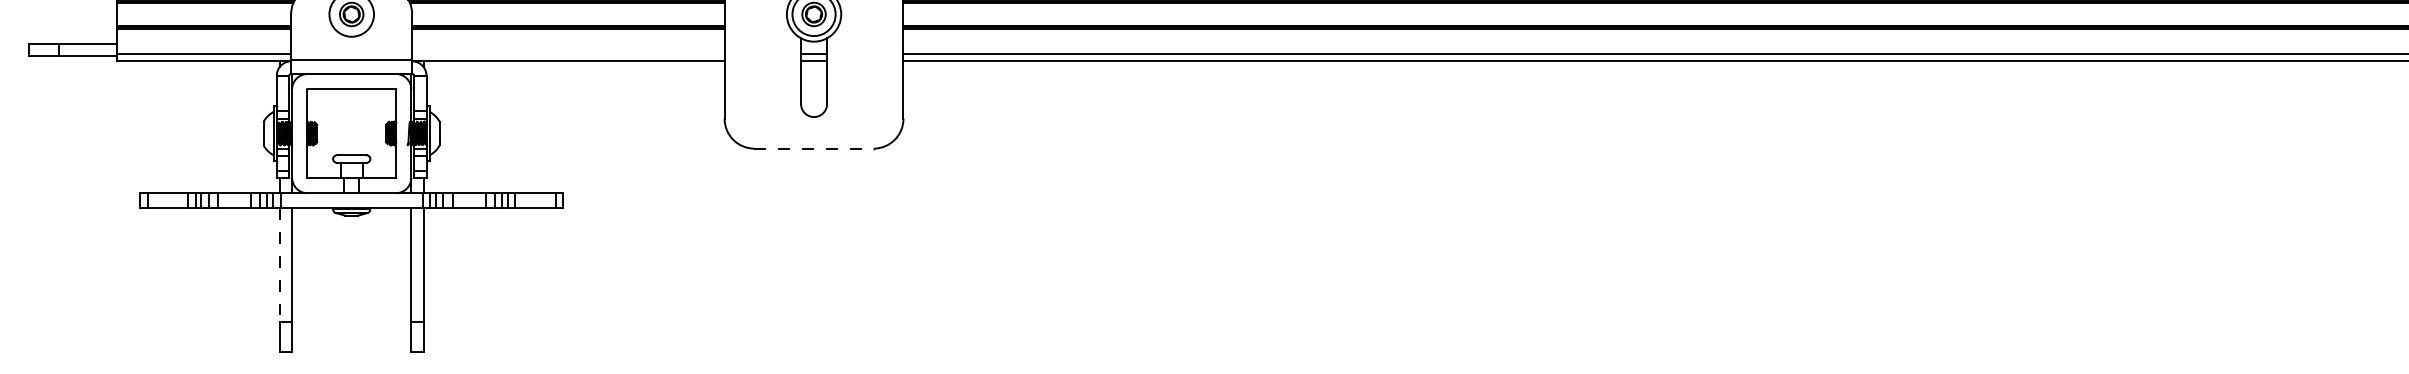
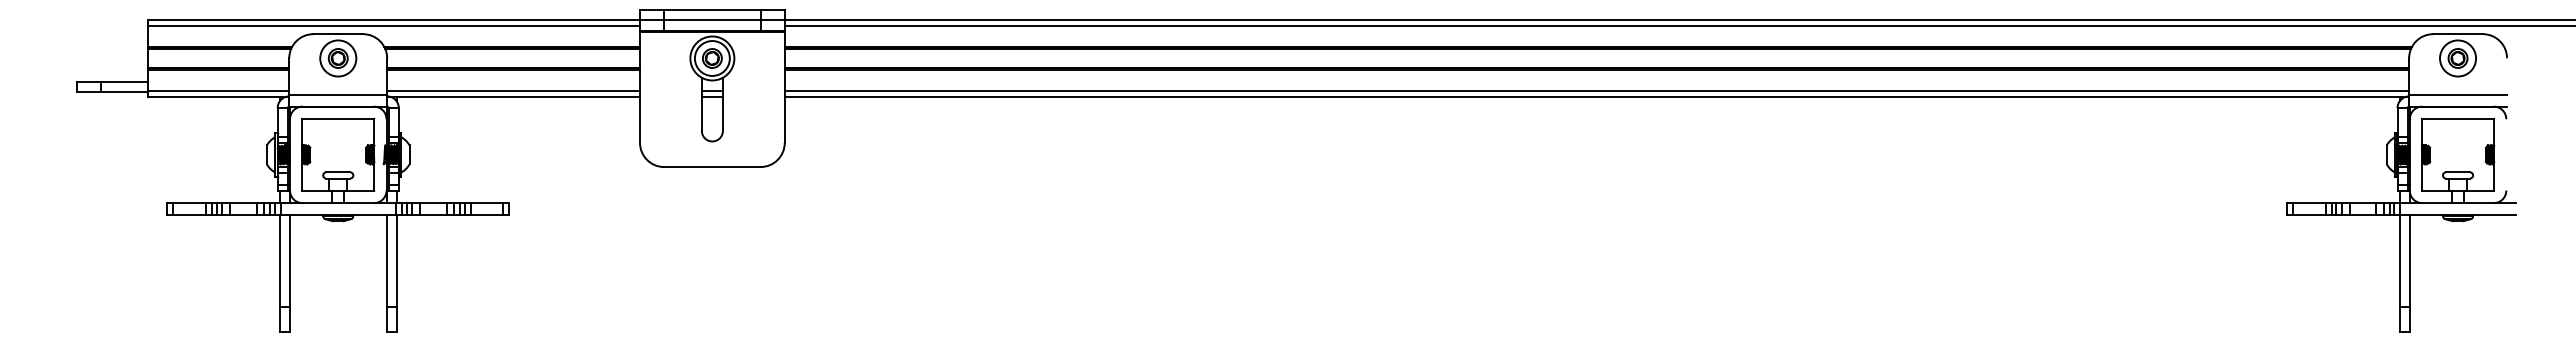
line: (568, 54) -> (513, 90), added
line: (814, 149) -> (712, 167), dashed -> solid
line: (279, 265) -> (279, 261), dashed -> solid

